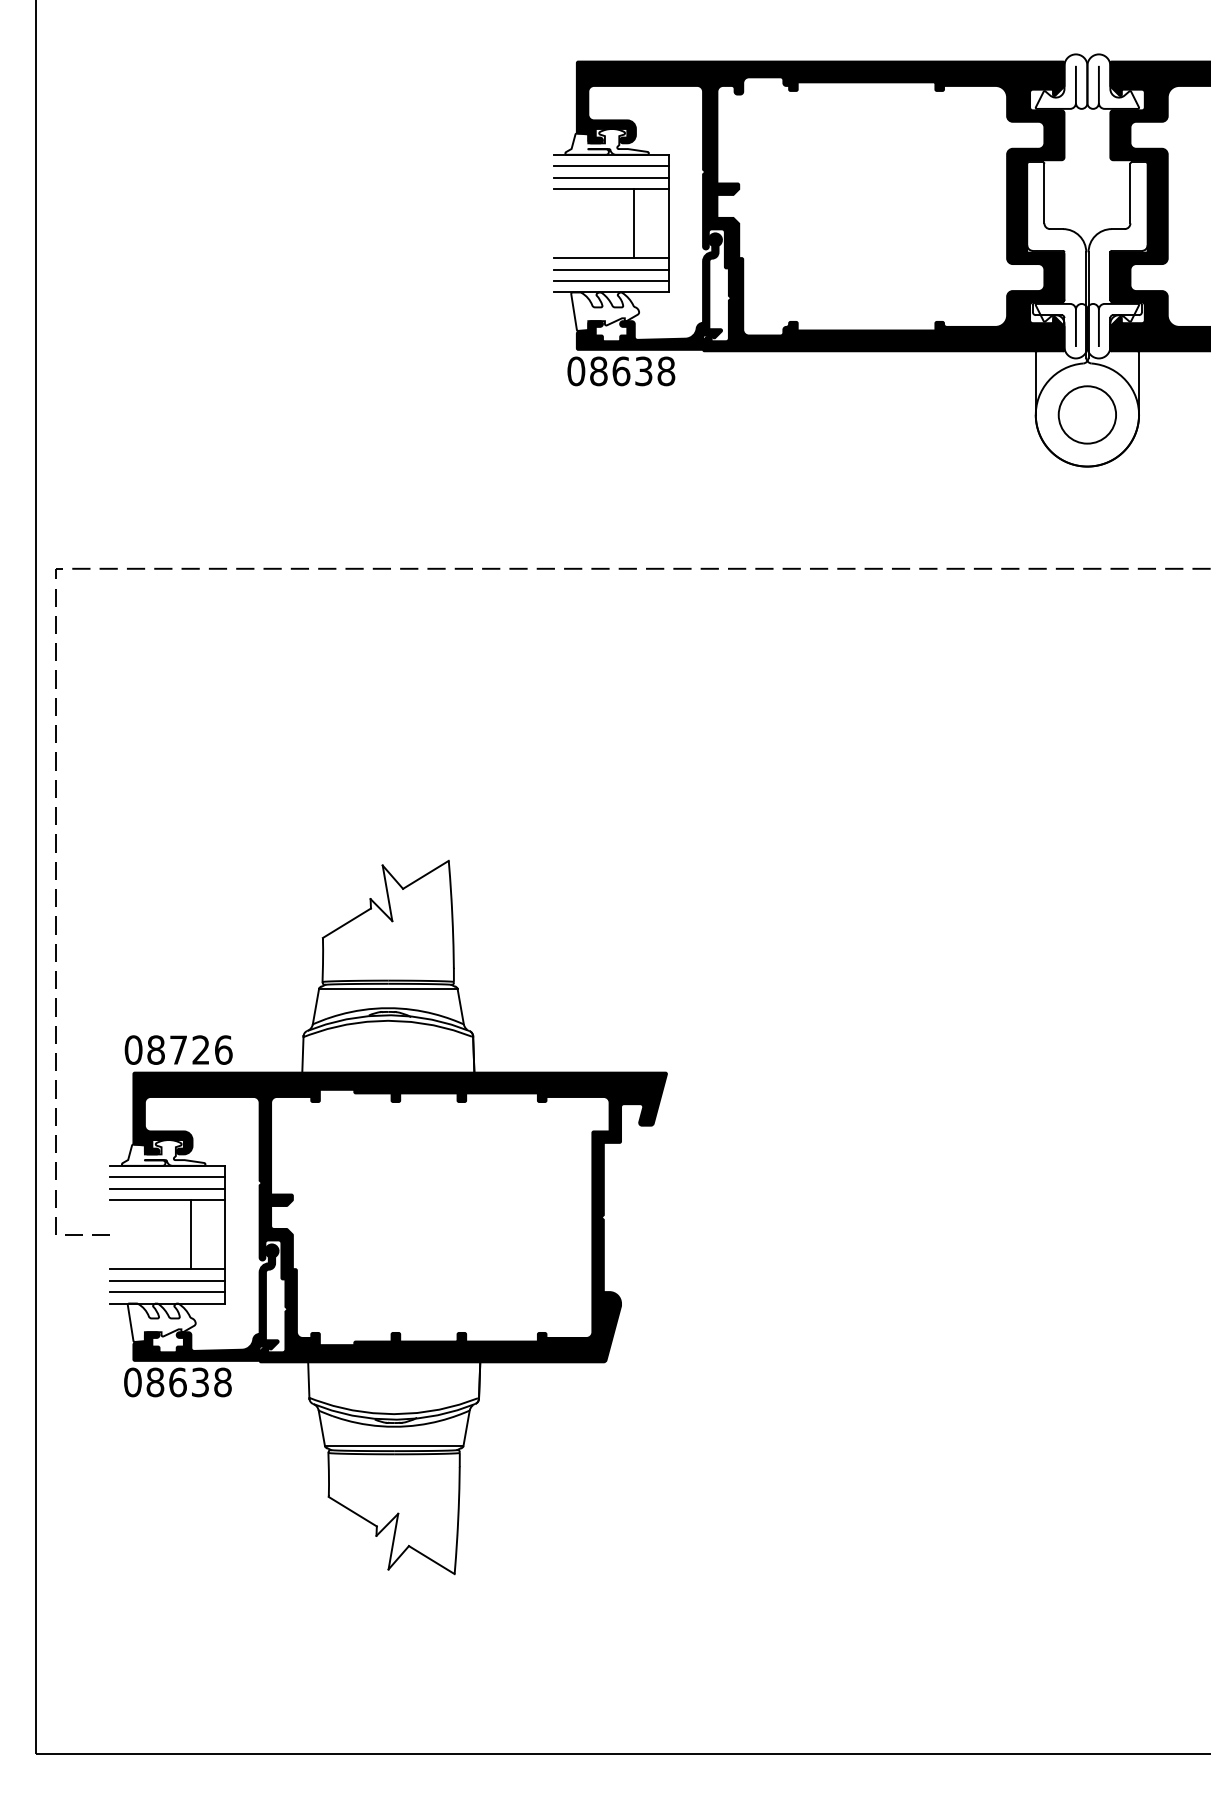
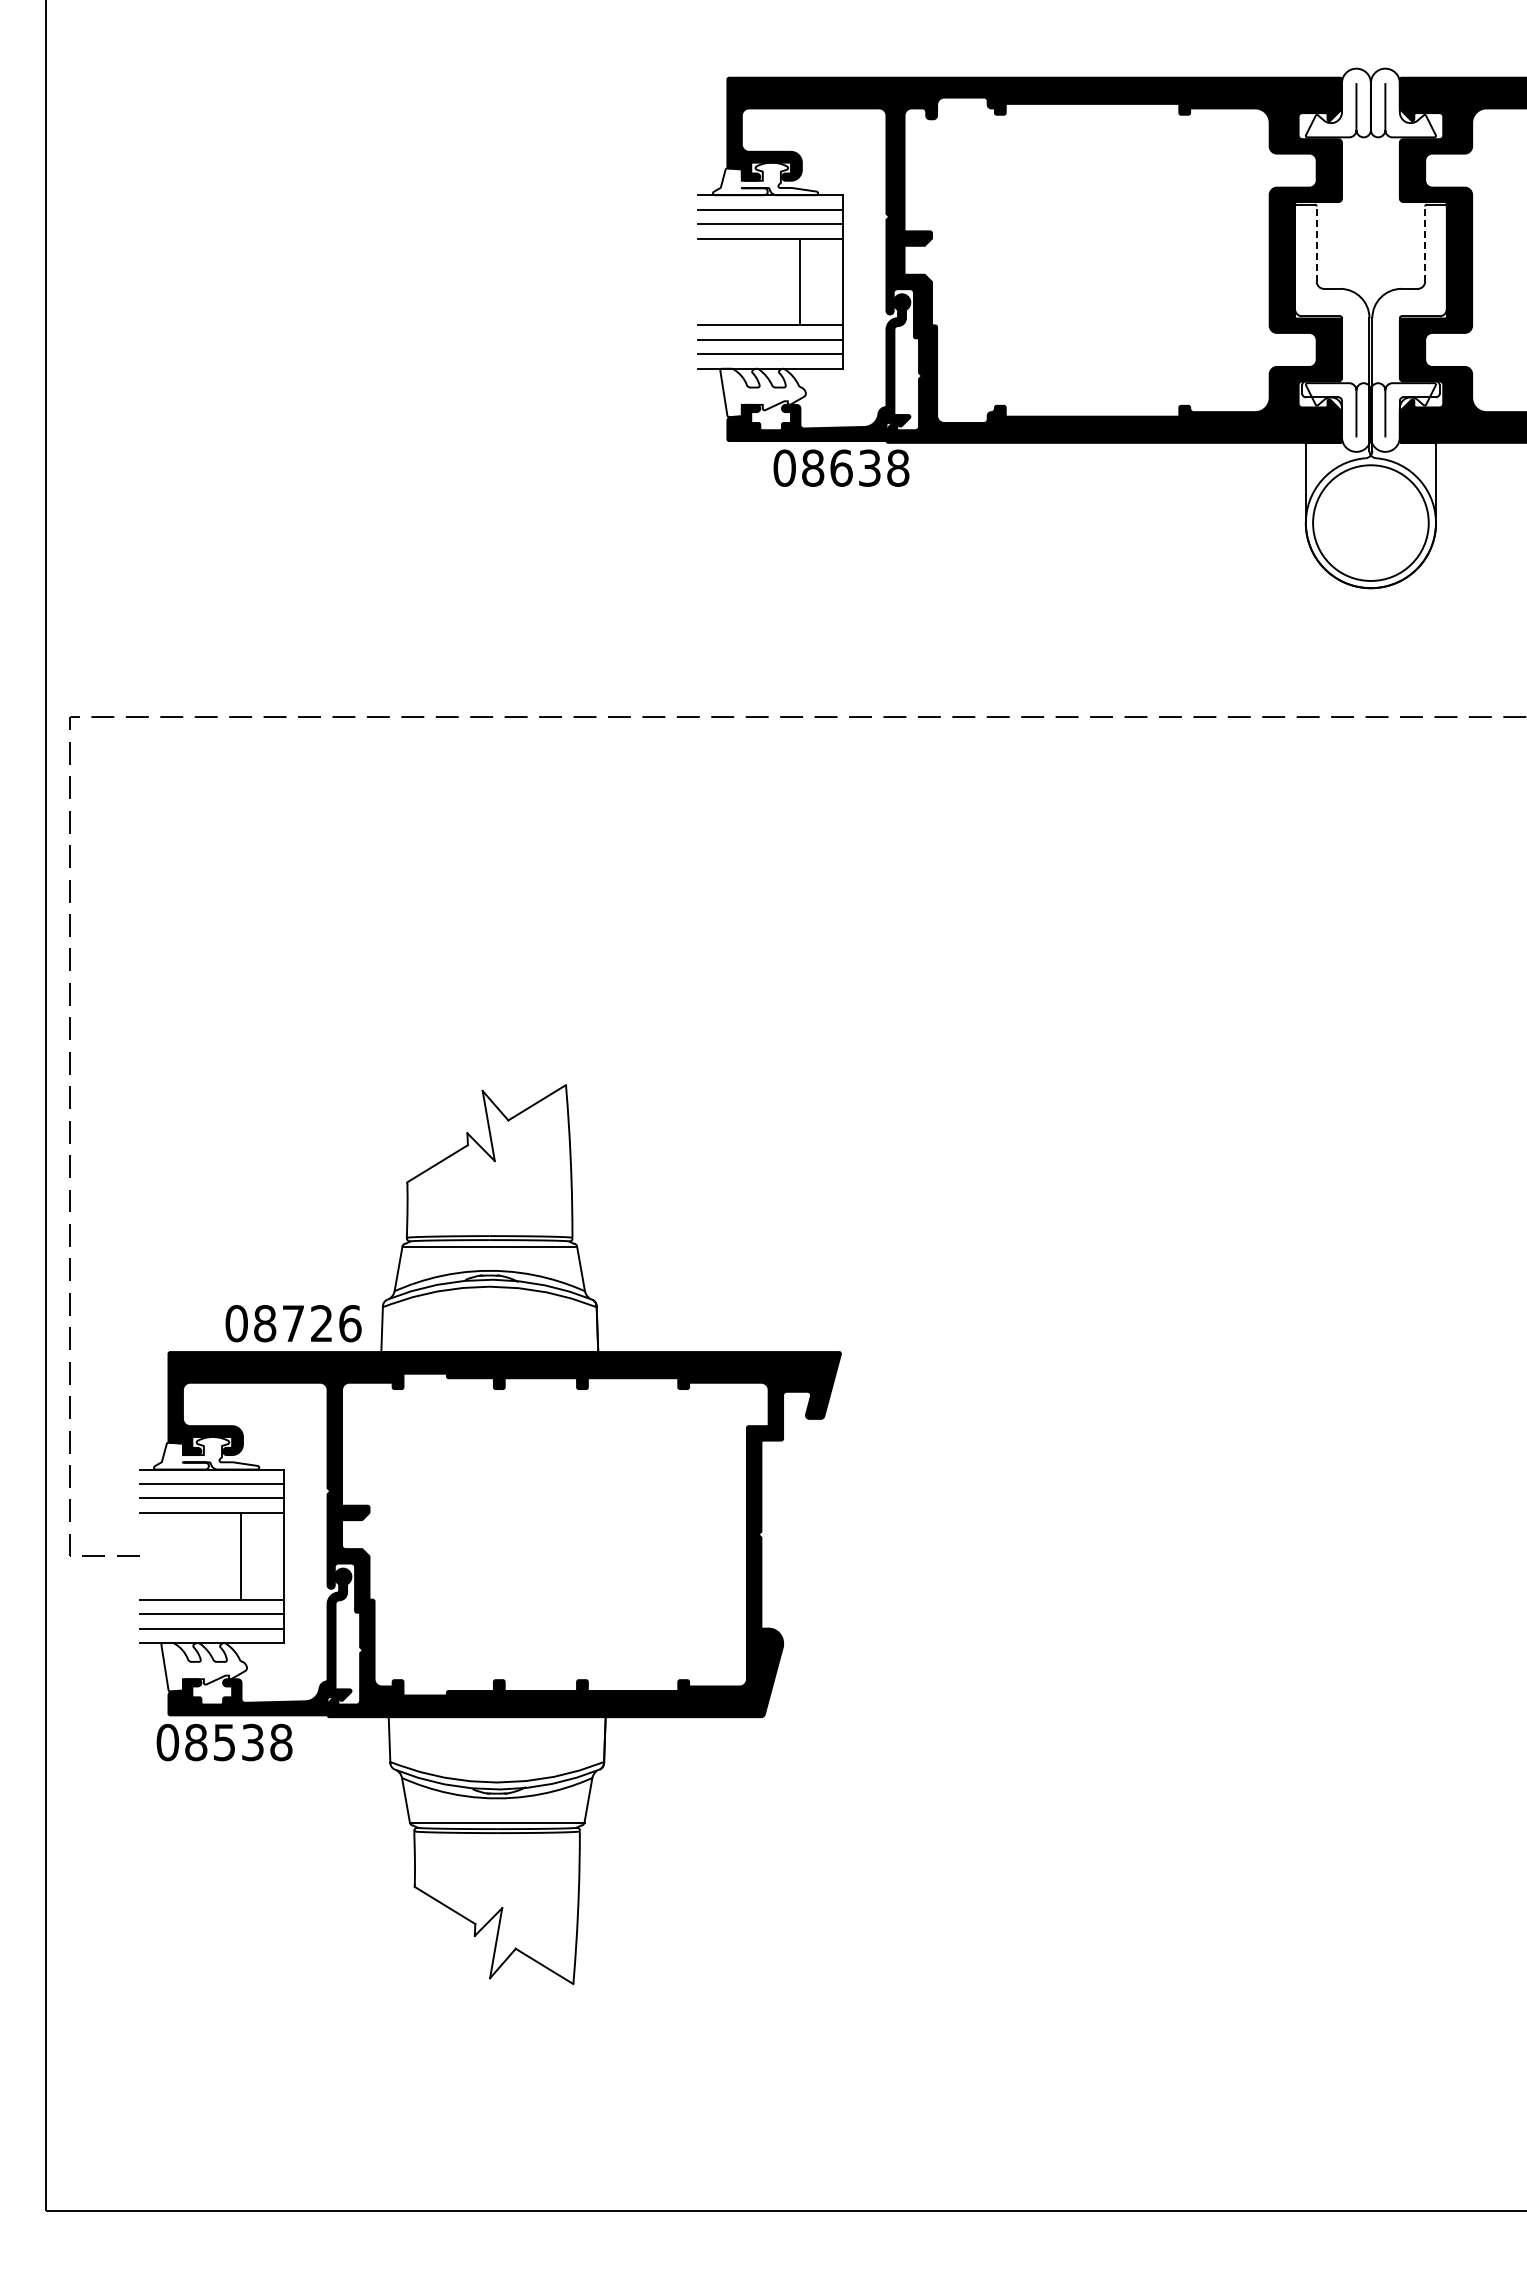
line: (1044, 193) -> (1316, 244), solid -> dashed
line: (1130, 193) -> (1425, 244), solid -> dashed
text: (621, 370) -> (841, 467), moved
circle: (1087, 414) -> (1370, 522), size x1.6
text: (178, 1049) -> (293, 1323), moved
text: (177, 1382) -> (224, 1742), 08638 -> 08538

